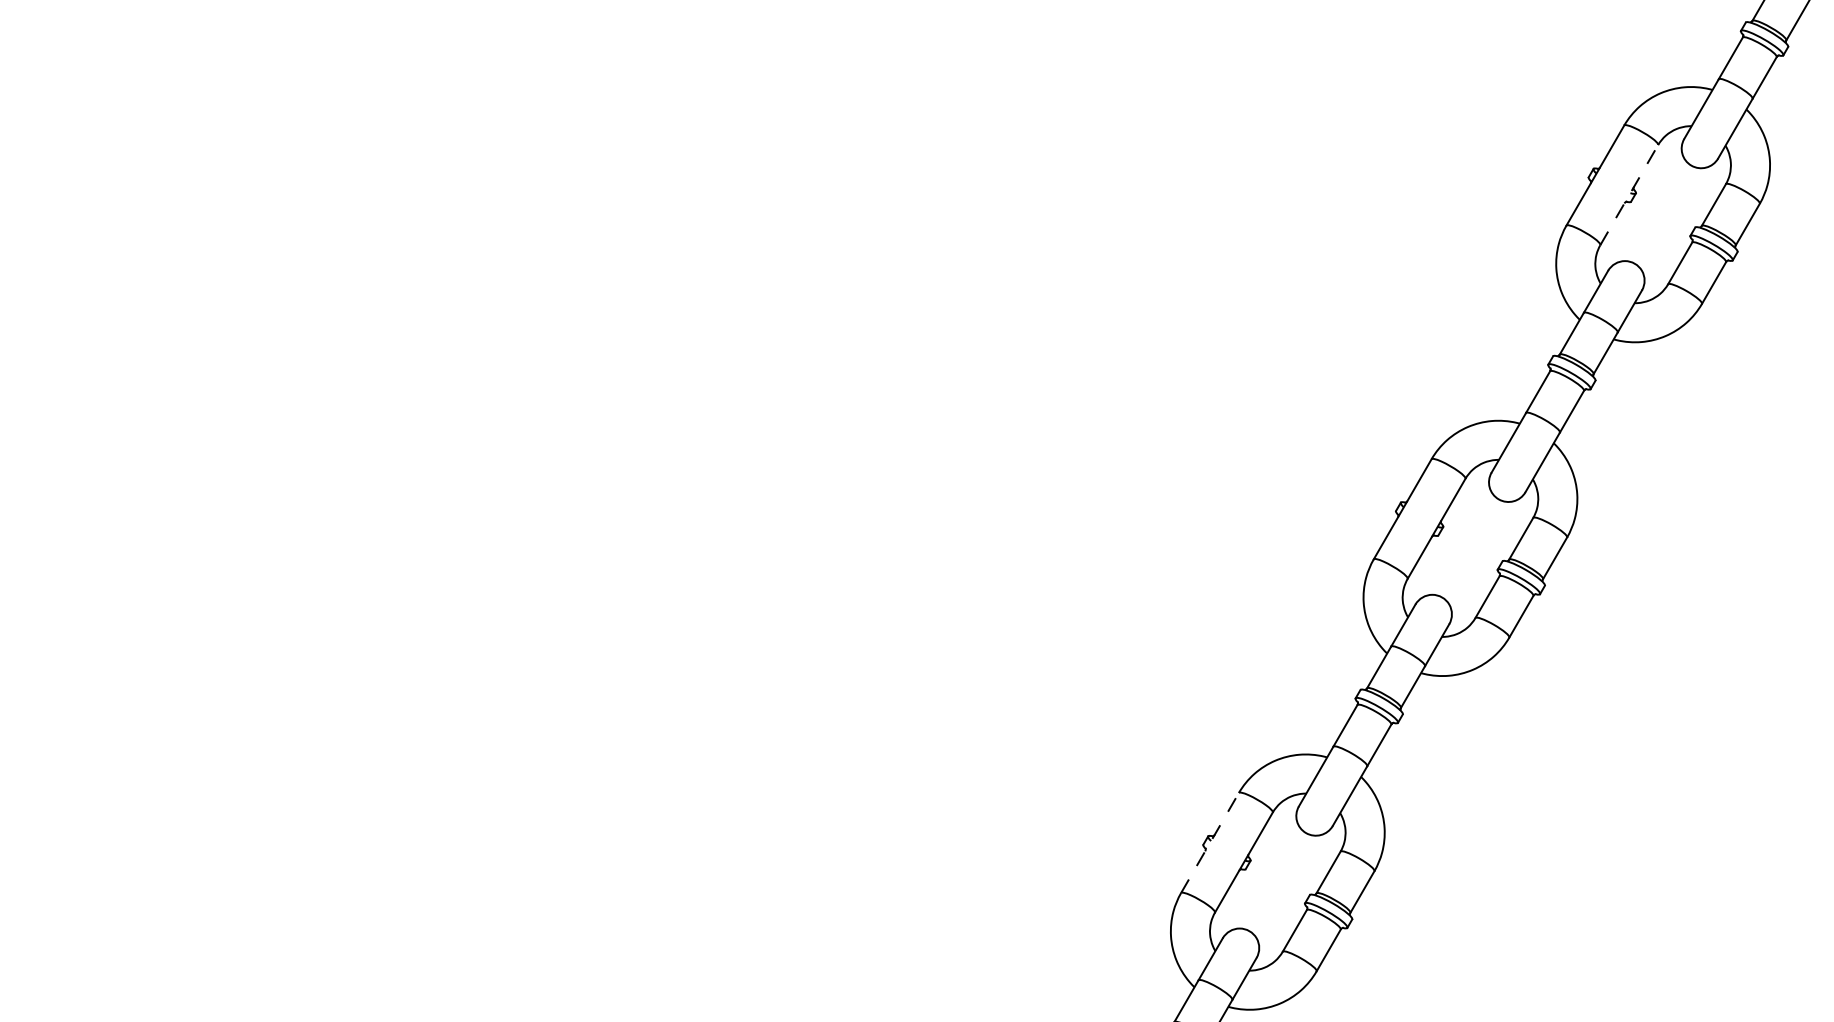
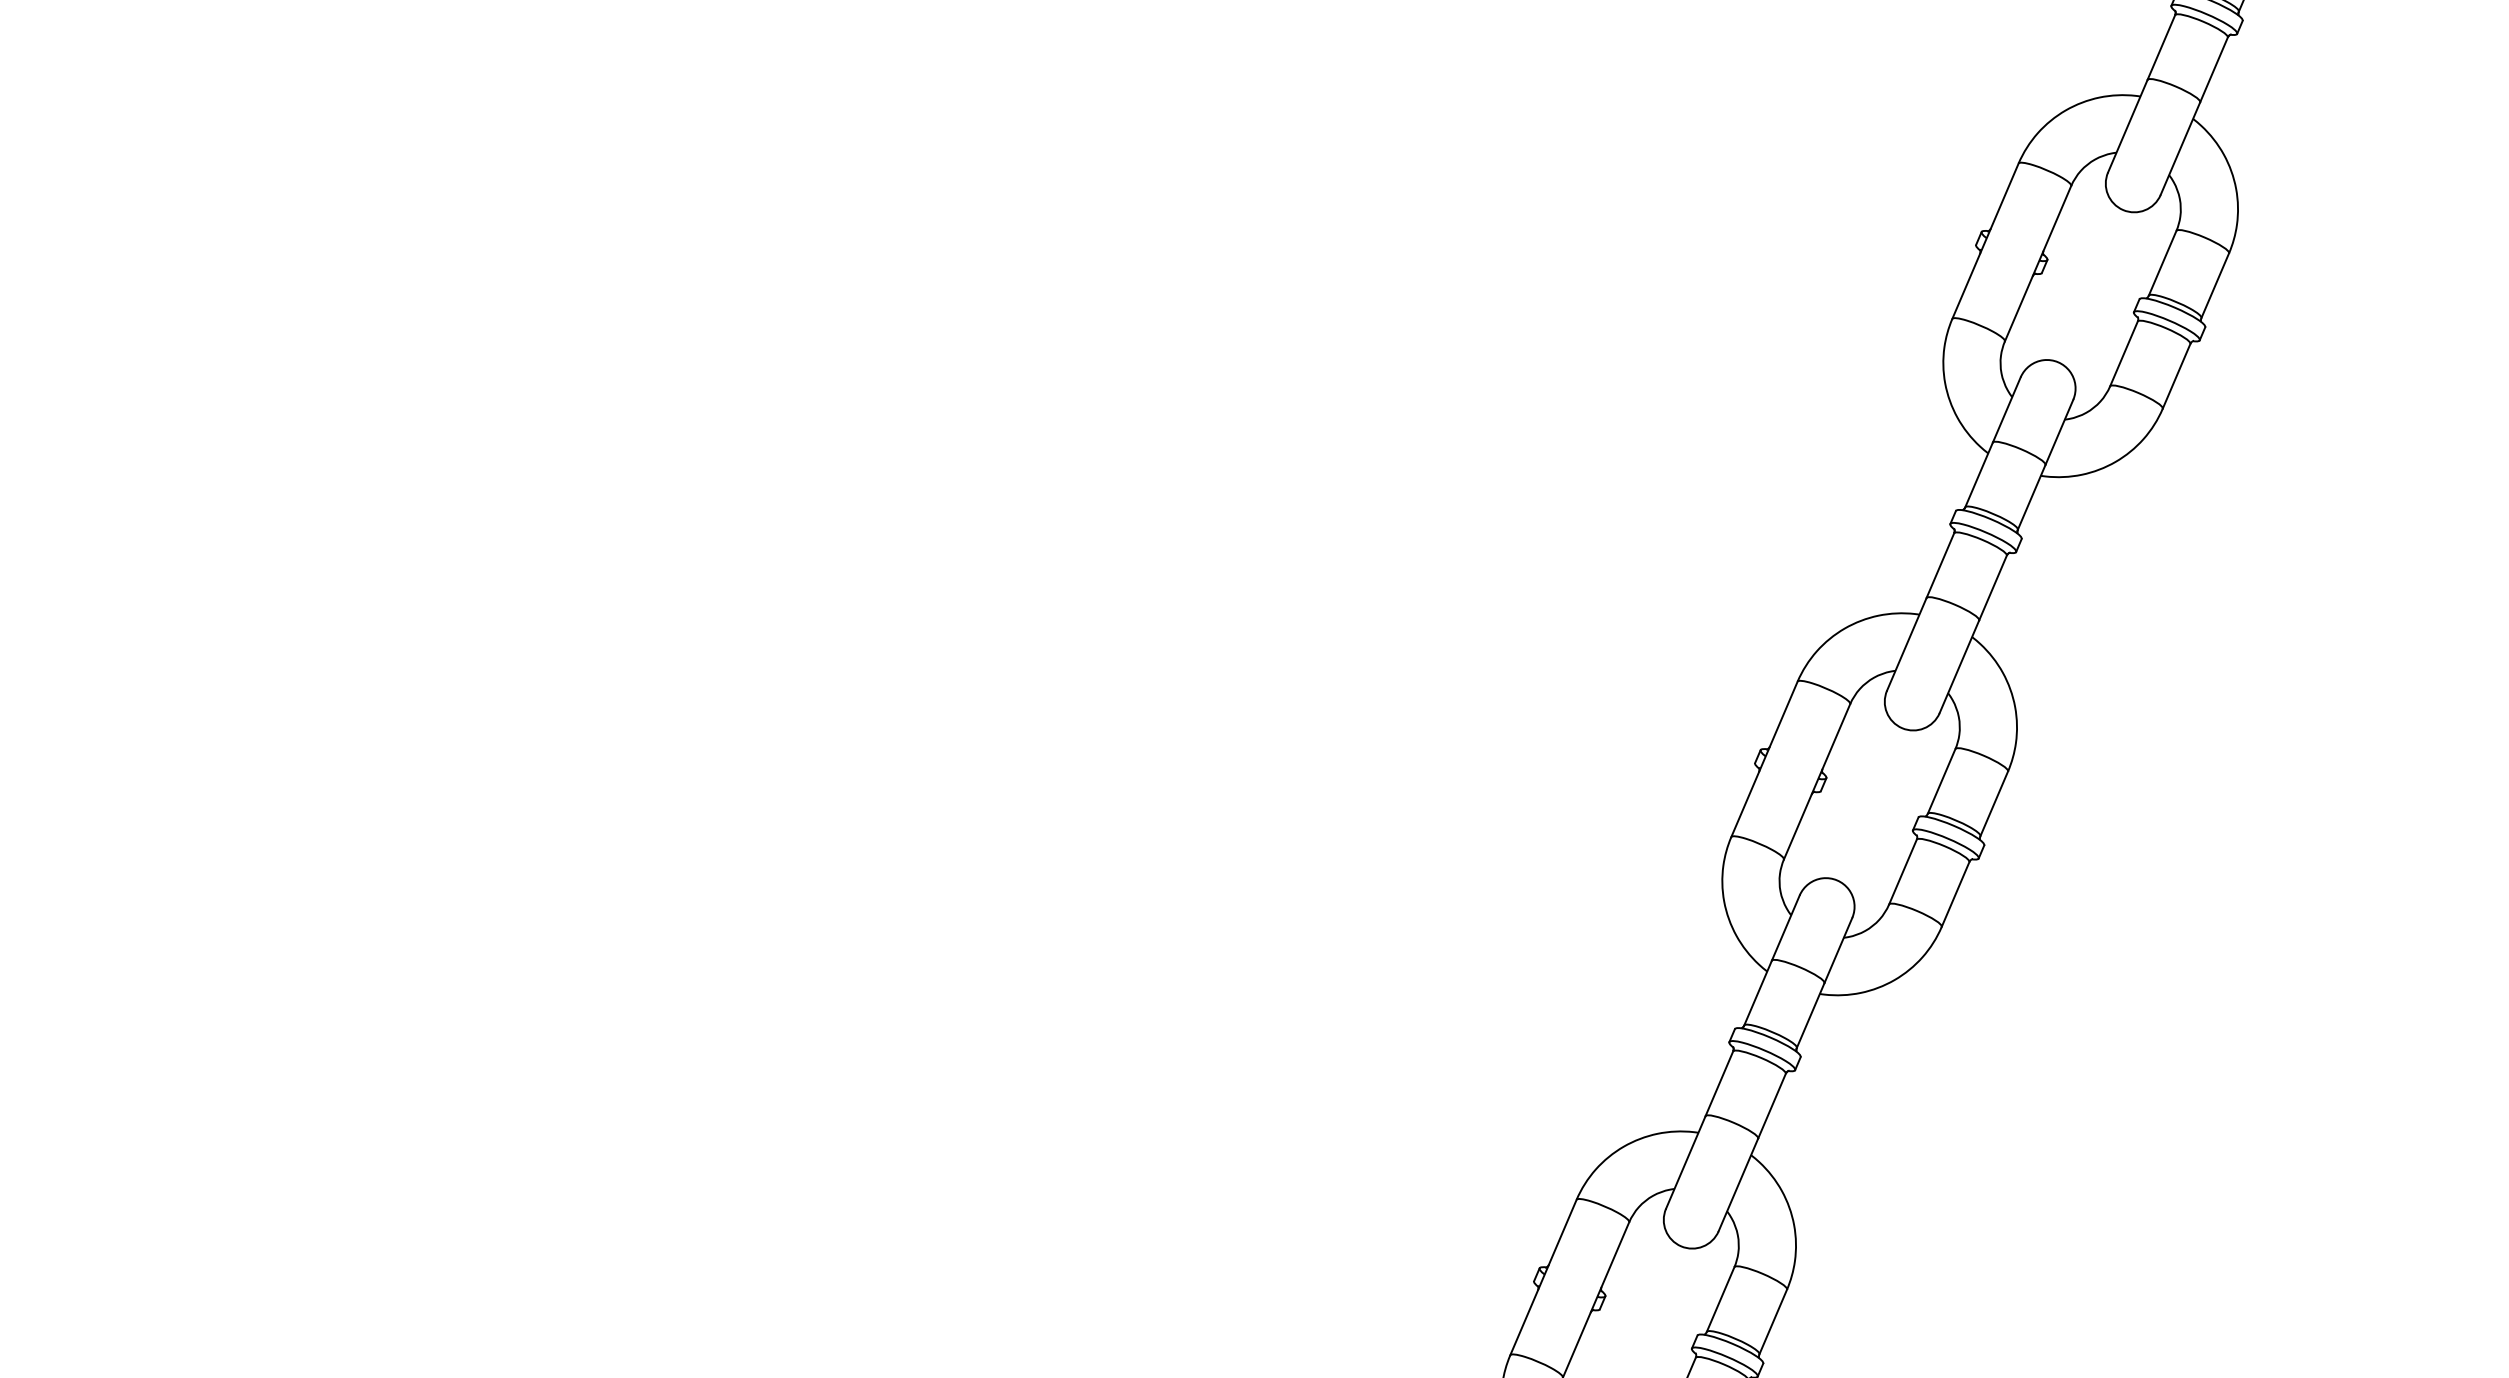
line: (1629, 195) -> (2038, 264), dashed -> solid
line: (1210, 843) -> (1544, 1278), dashed -> solid

